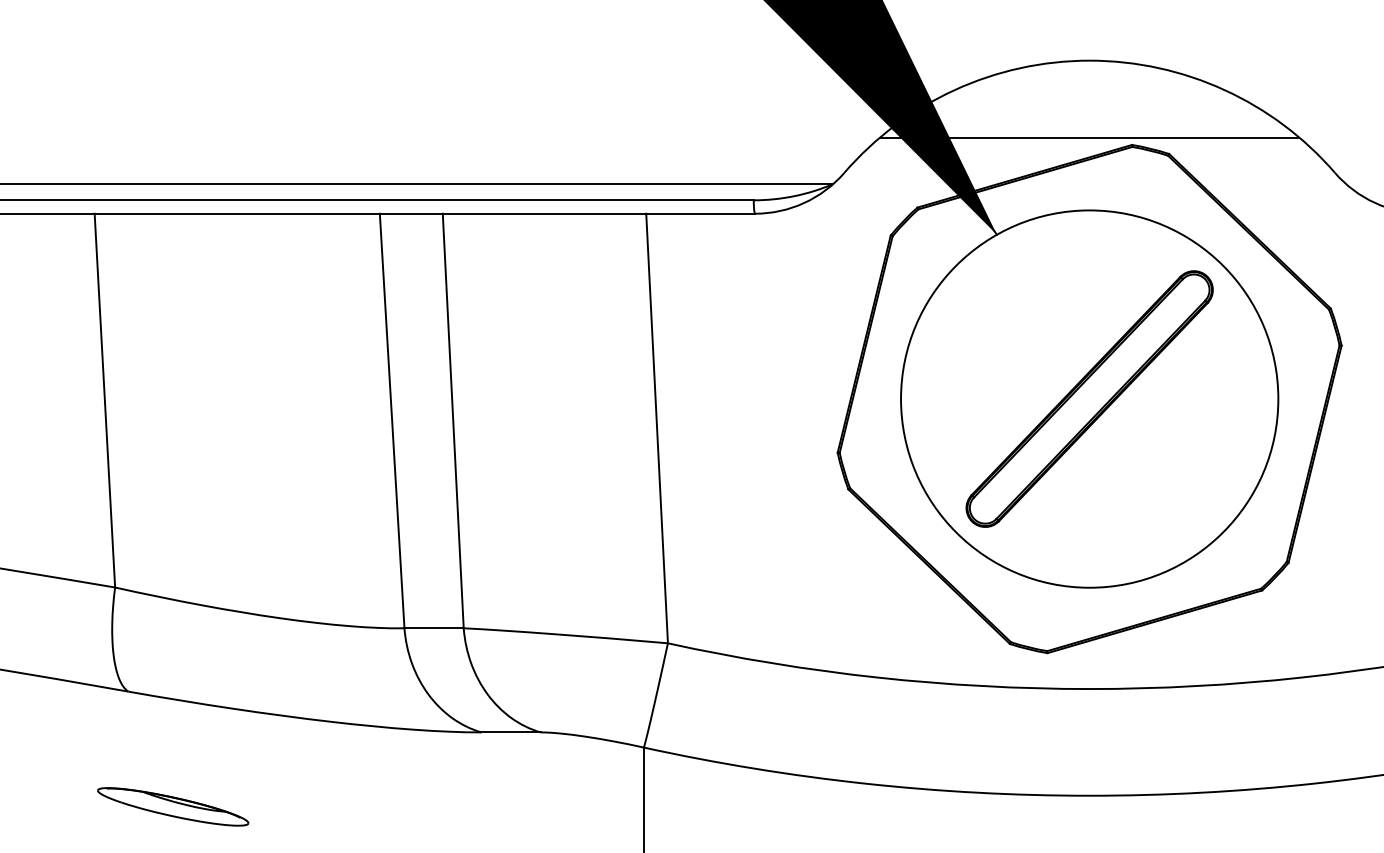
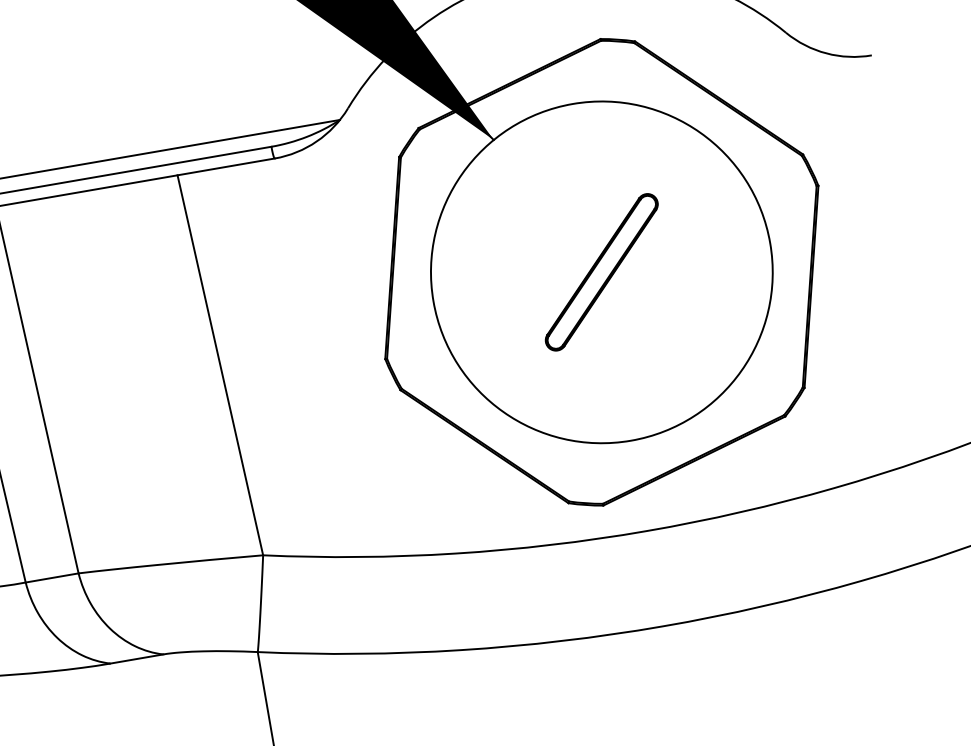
line: (1089, 138) -> (561, 39), removed
part: (1089, 398) -> (601, 271), size x0.6

